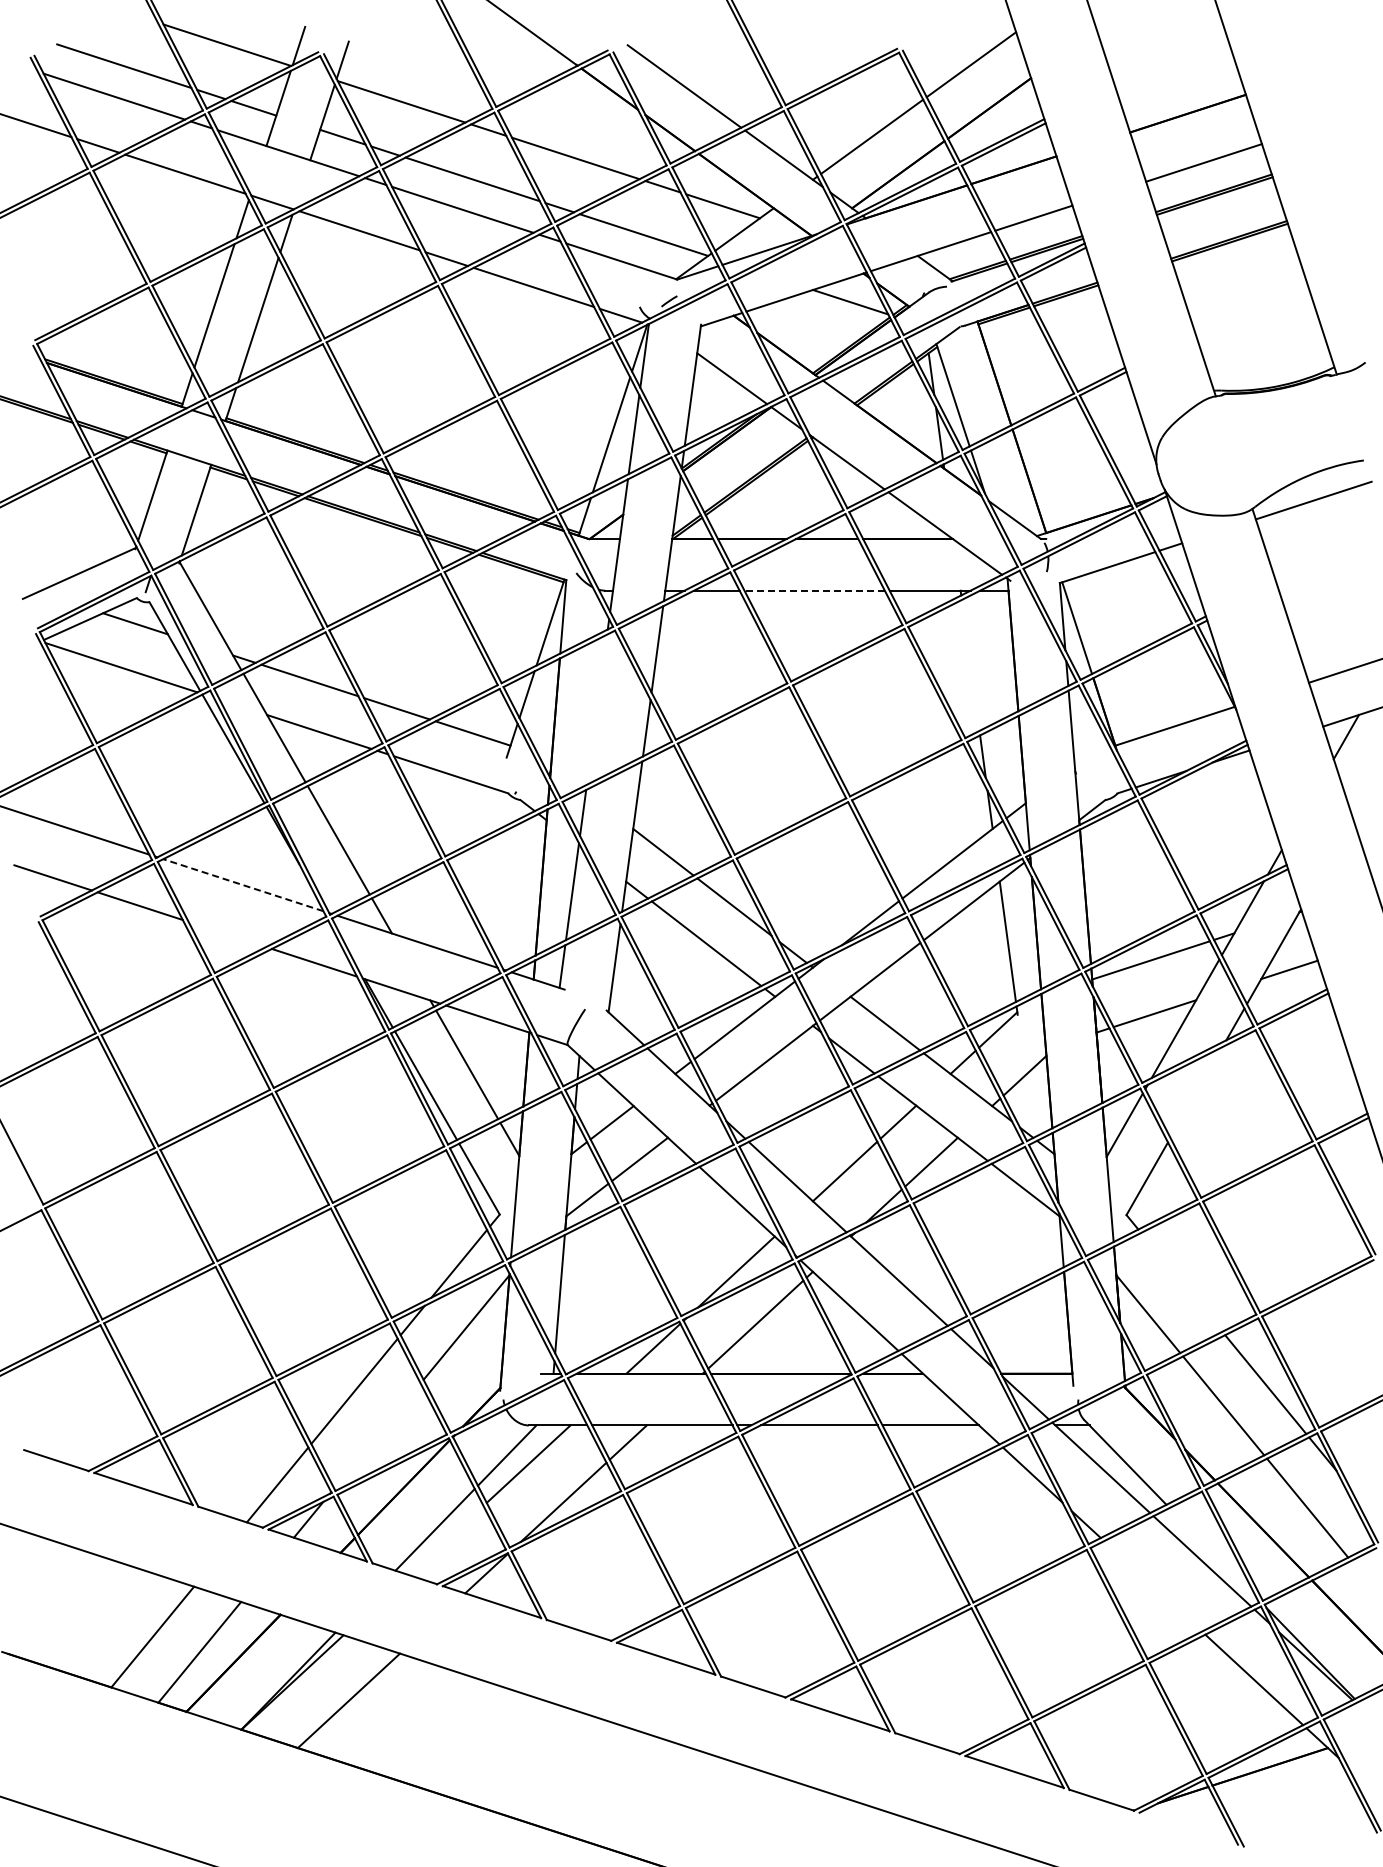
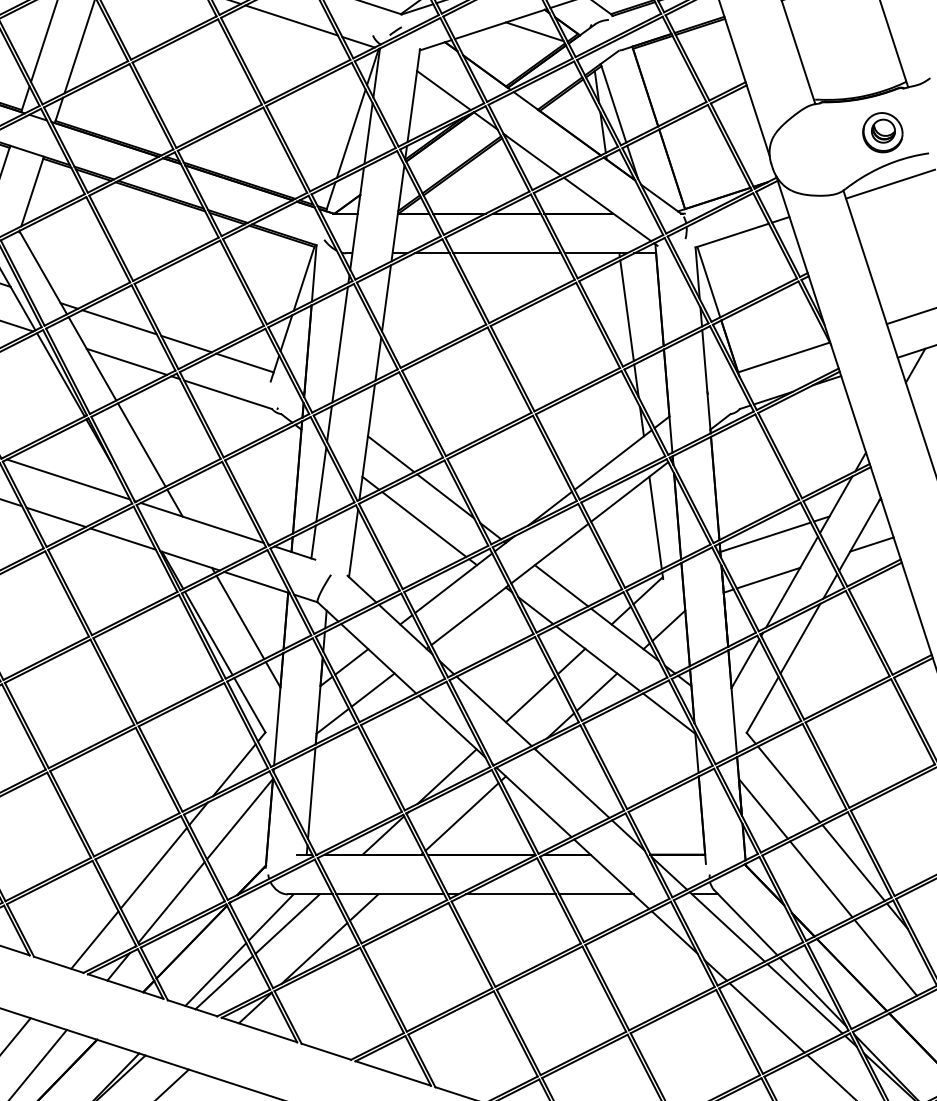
part: (1303, 433) -> (882, 132), added
line: (814, 590) -> (507, 253), dashed -> solid
line: (970, 664) -> (626, 310), added
line: (596, 709) -> (339, 344), added
line: (242, 885) -> (67, 479), dashed -> solid
line: (227, 934) -> (56, 517), added
line: (1196, 1092) -> (800, 638), added
line: (1181, 1281) -> (788, 783), added
line: (377, 1435) -> (171, 902), added
line: (445, 1540) -> (223, 982), added
line: (1212, 1552) -> (812, 991), added
line: (1152, 1586) -> (766, 1018), added

